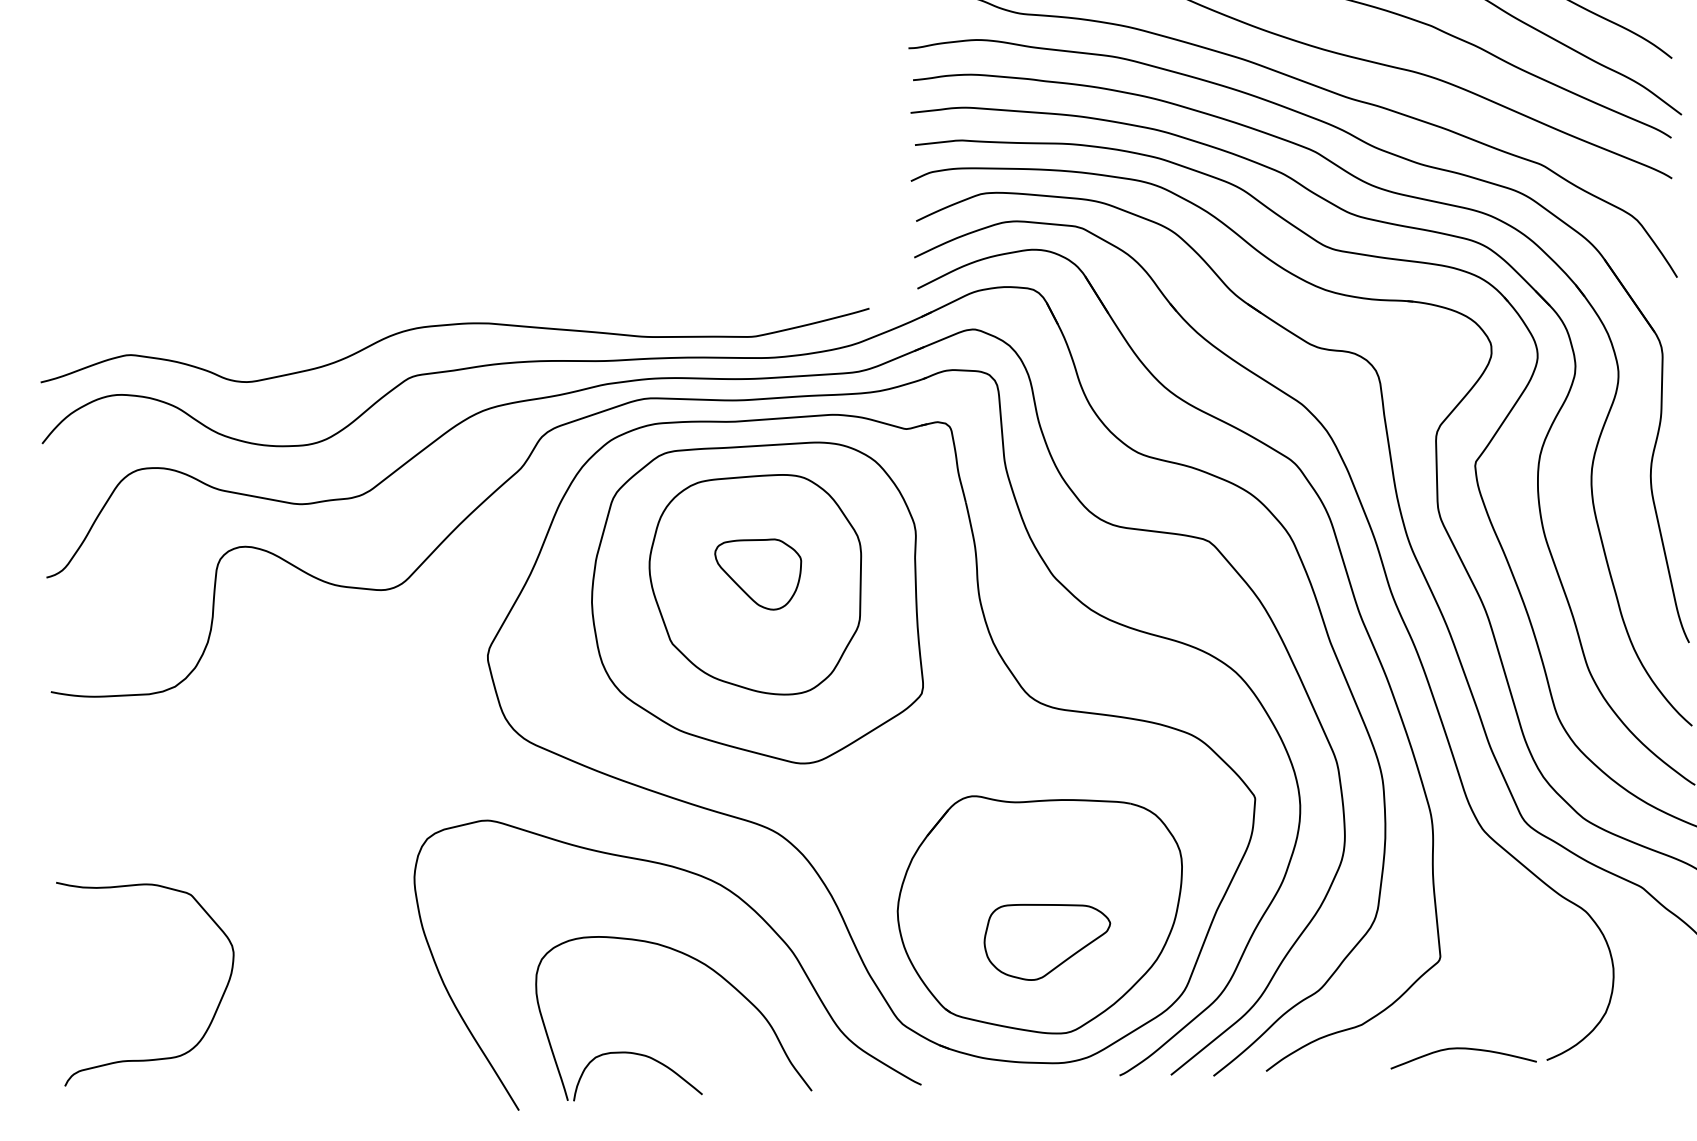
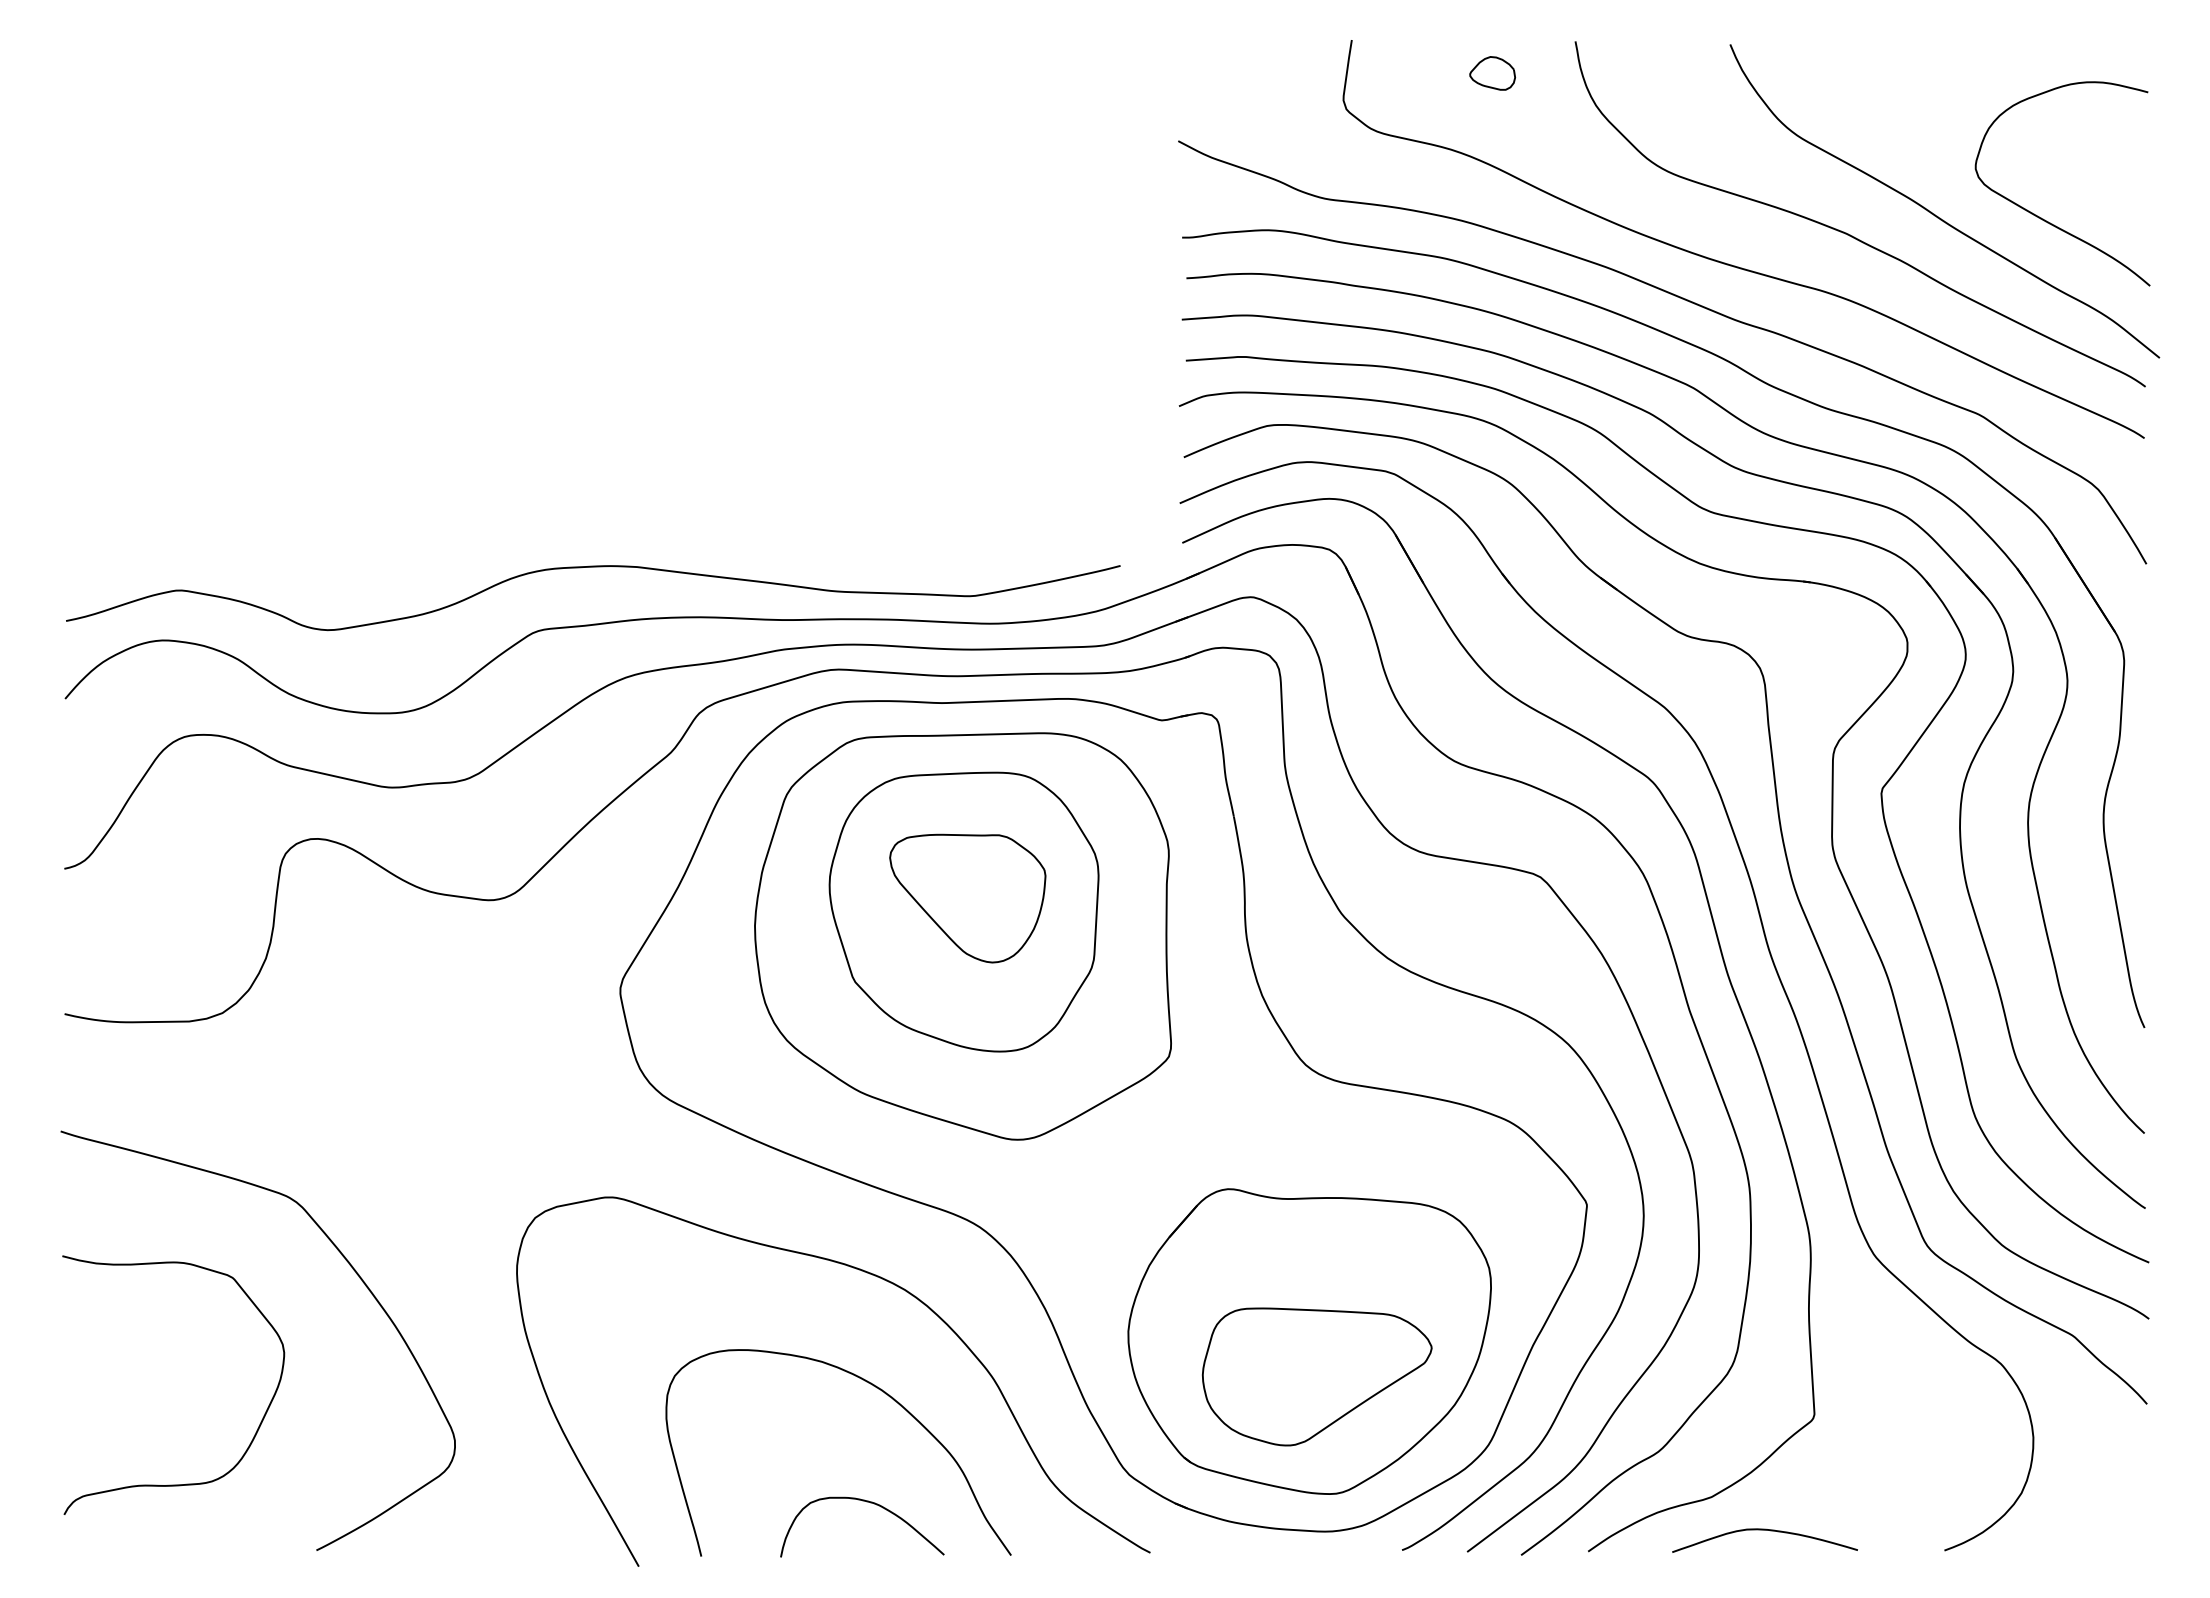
part: (758, 574) -> (967, 898), size x1.43
curve: (284, 884) -> (352, 1269), added
part: (1047, 941) -> (1316, 1376), size x1.43
curve: (1462, 1049) -> (1764, 1530), moved
curve: (639, 1055) -> (866, 1502), moved

